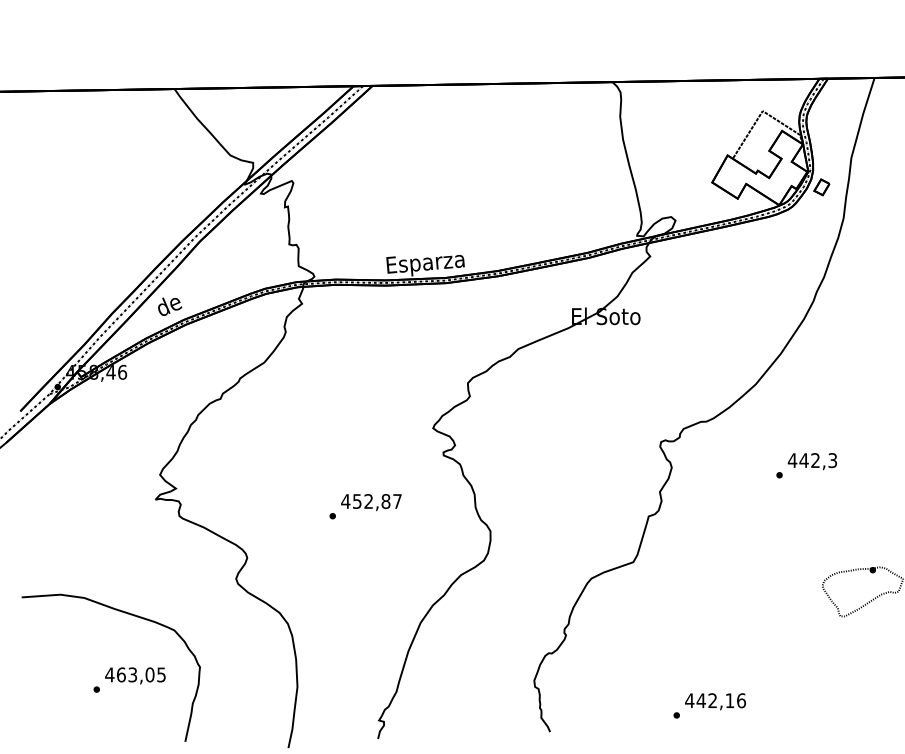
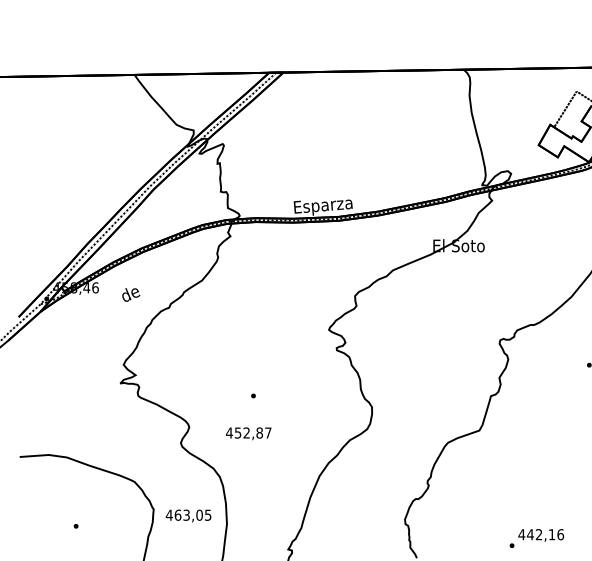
text: (170, 306) -> (131, 294), moved
text: (371, 502) -> (248, 433), moved
text: (135, 675) -> (188, 515), moved

